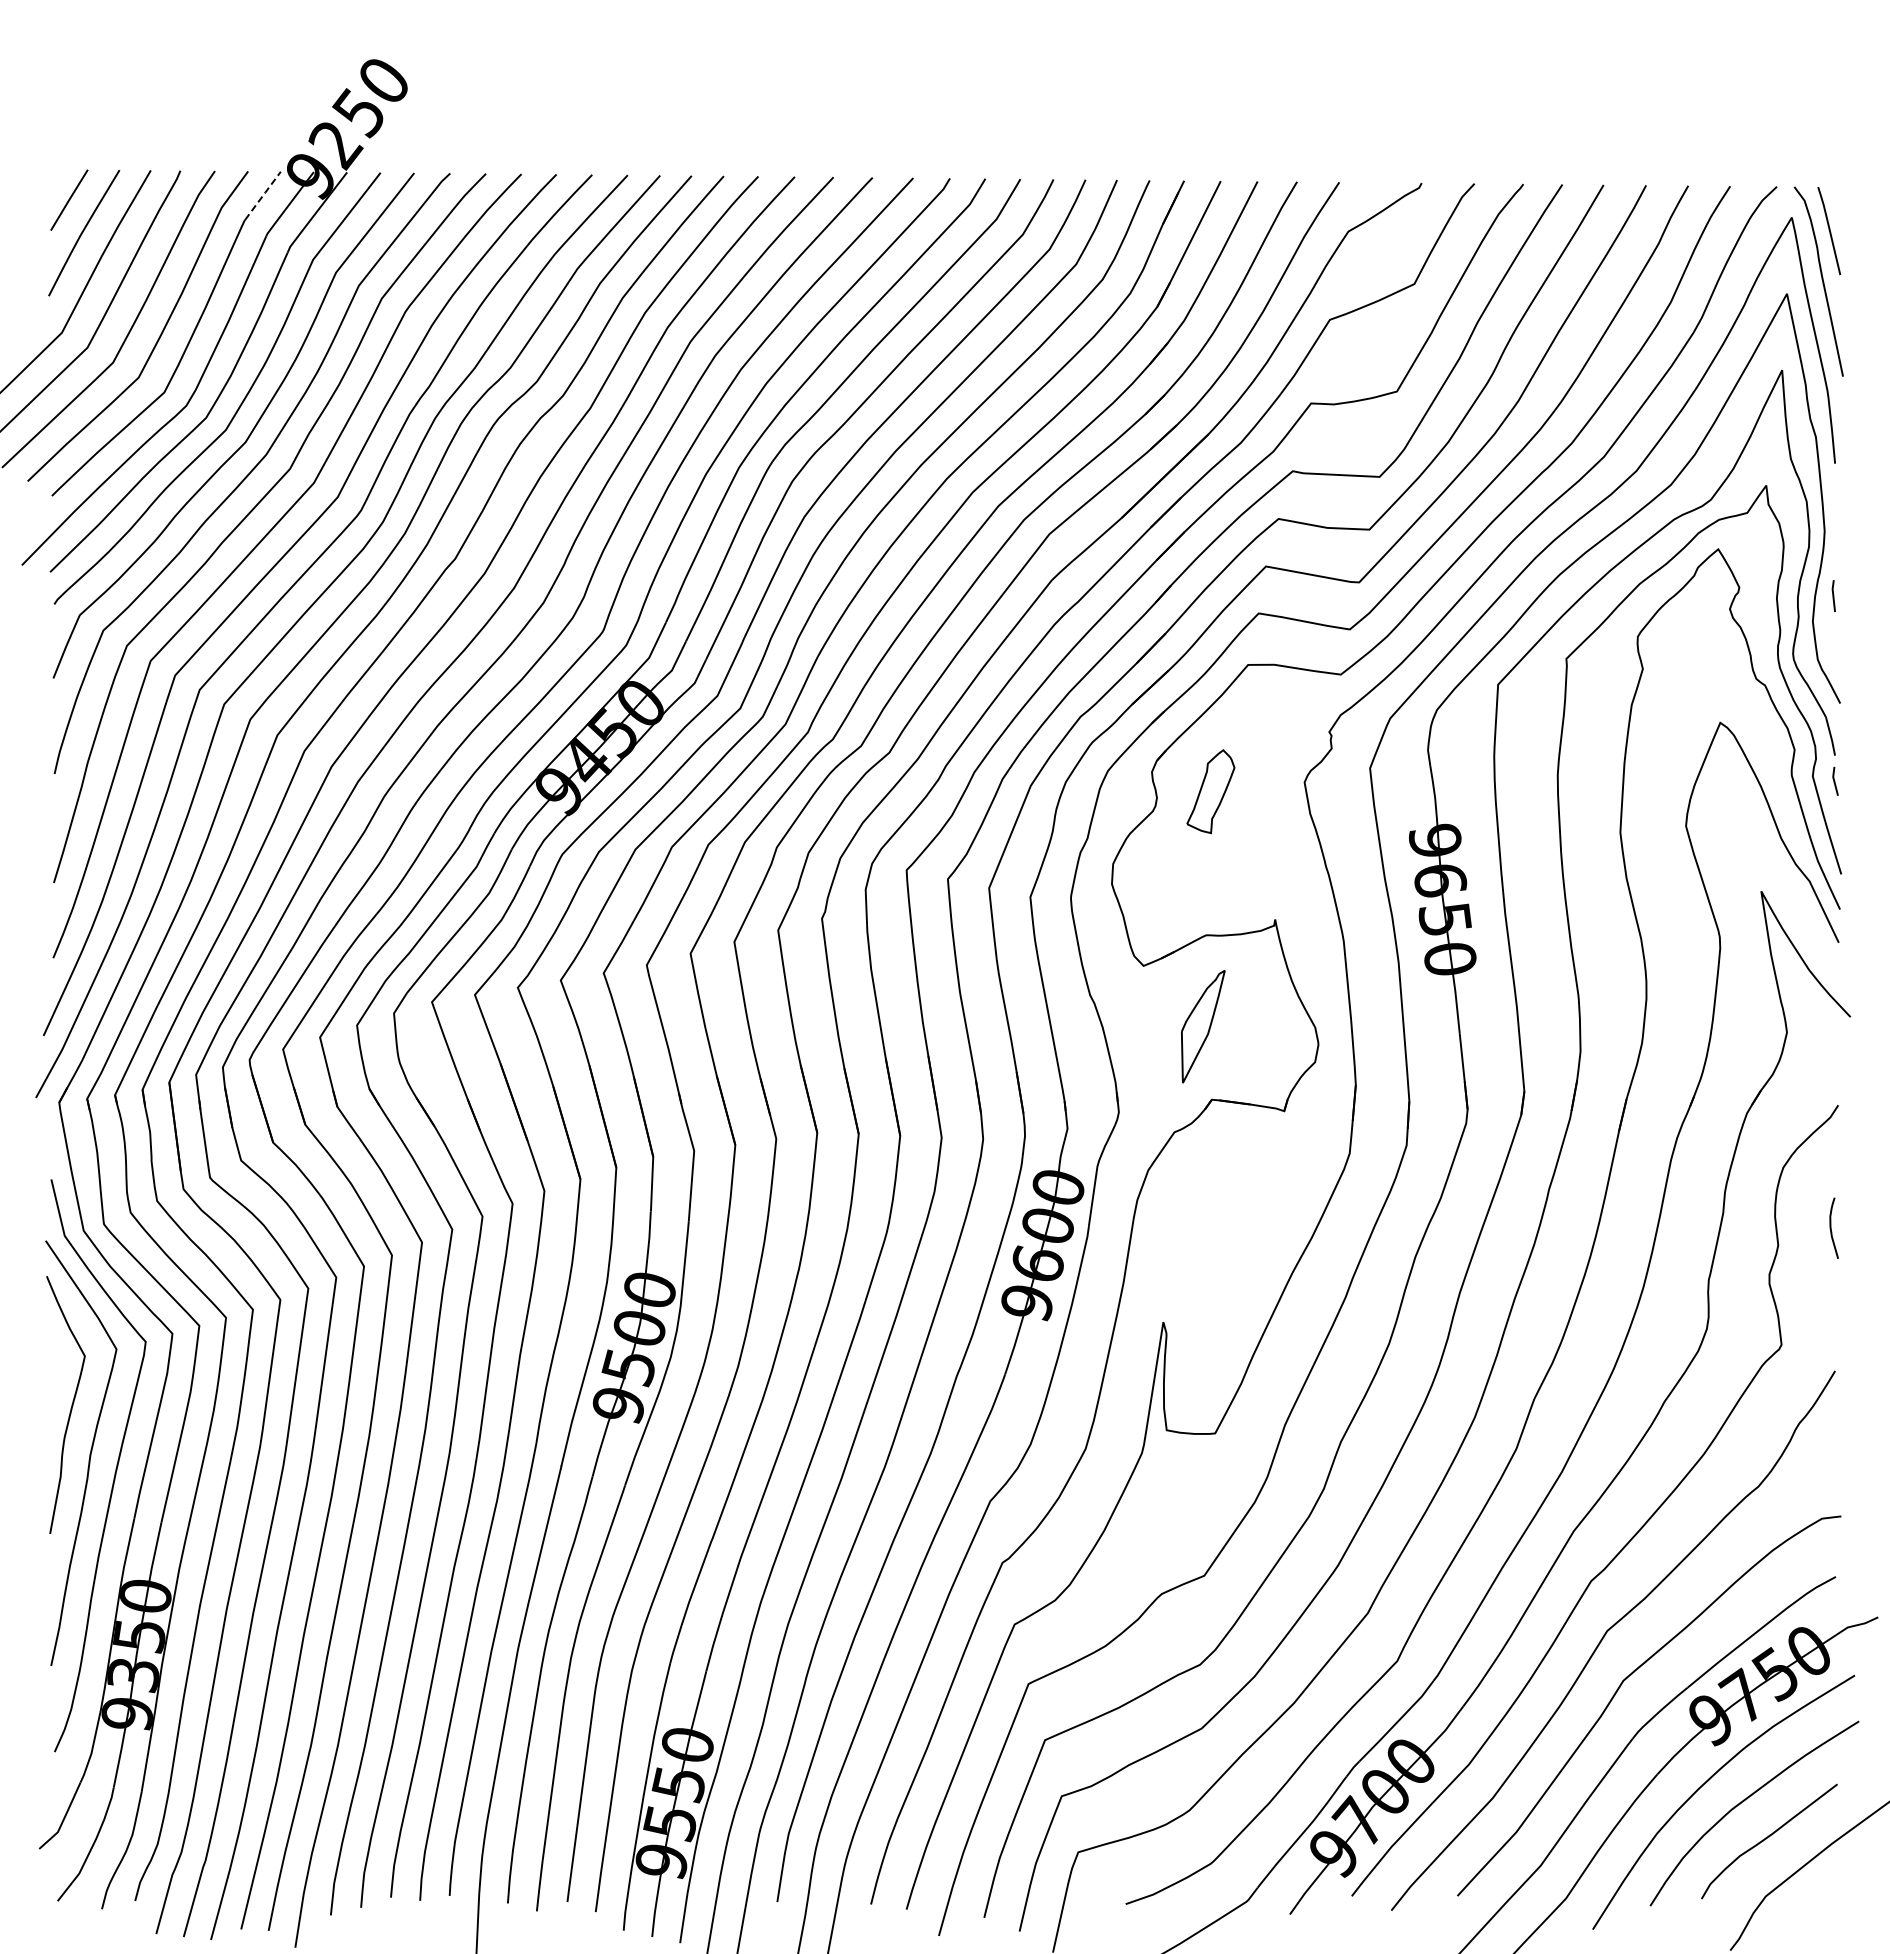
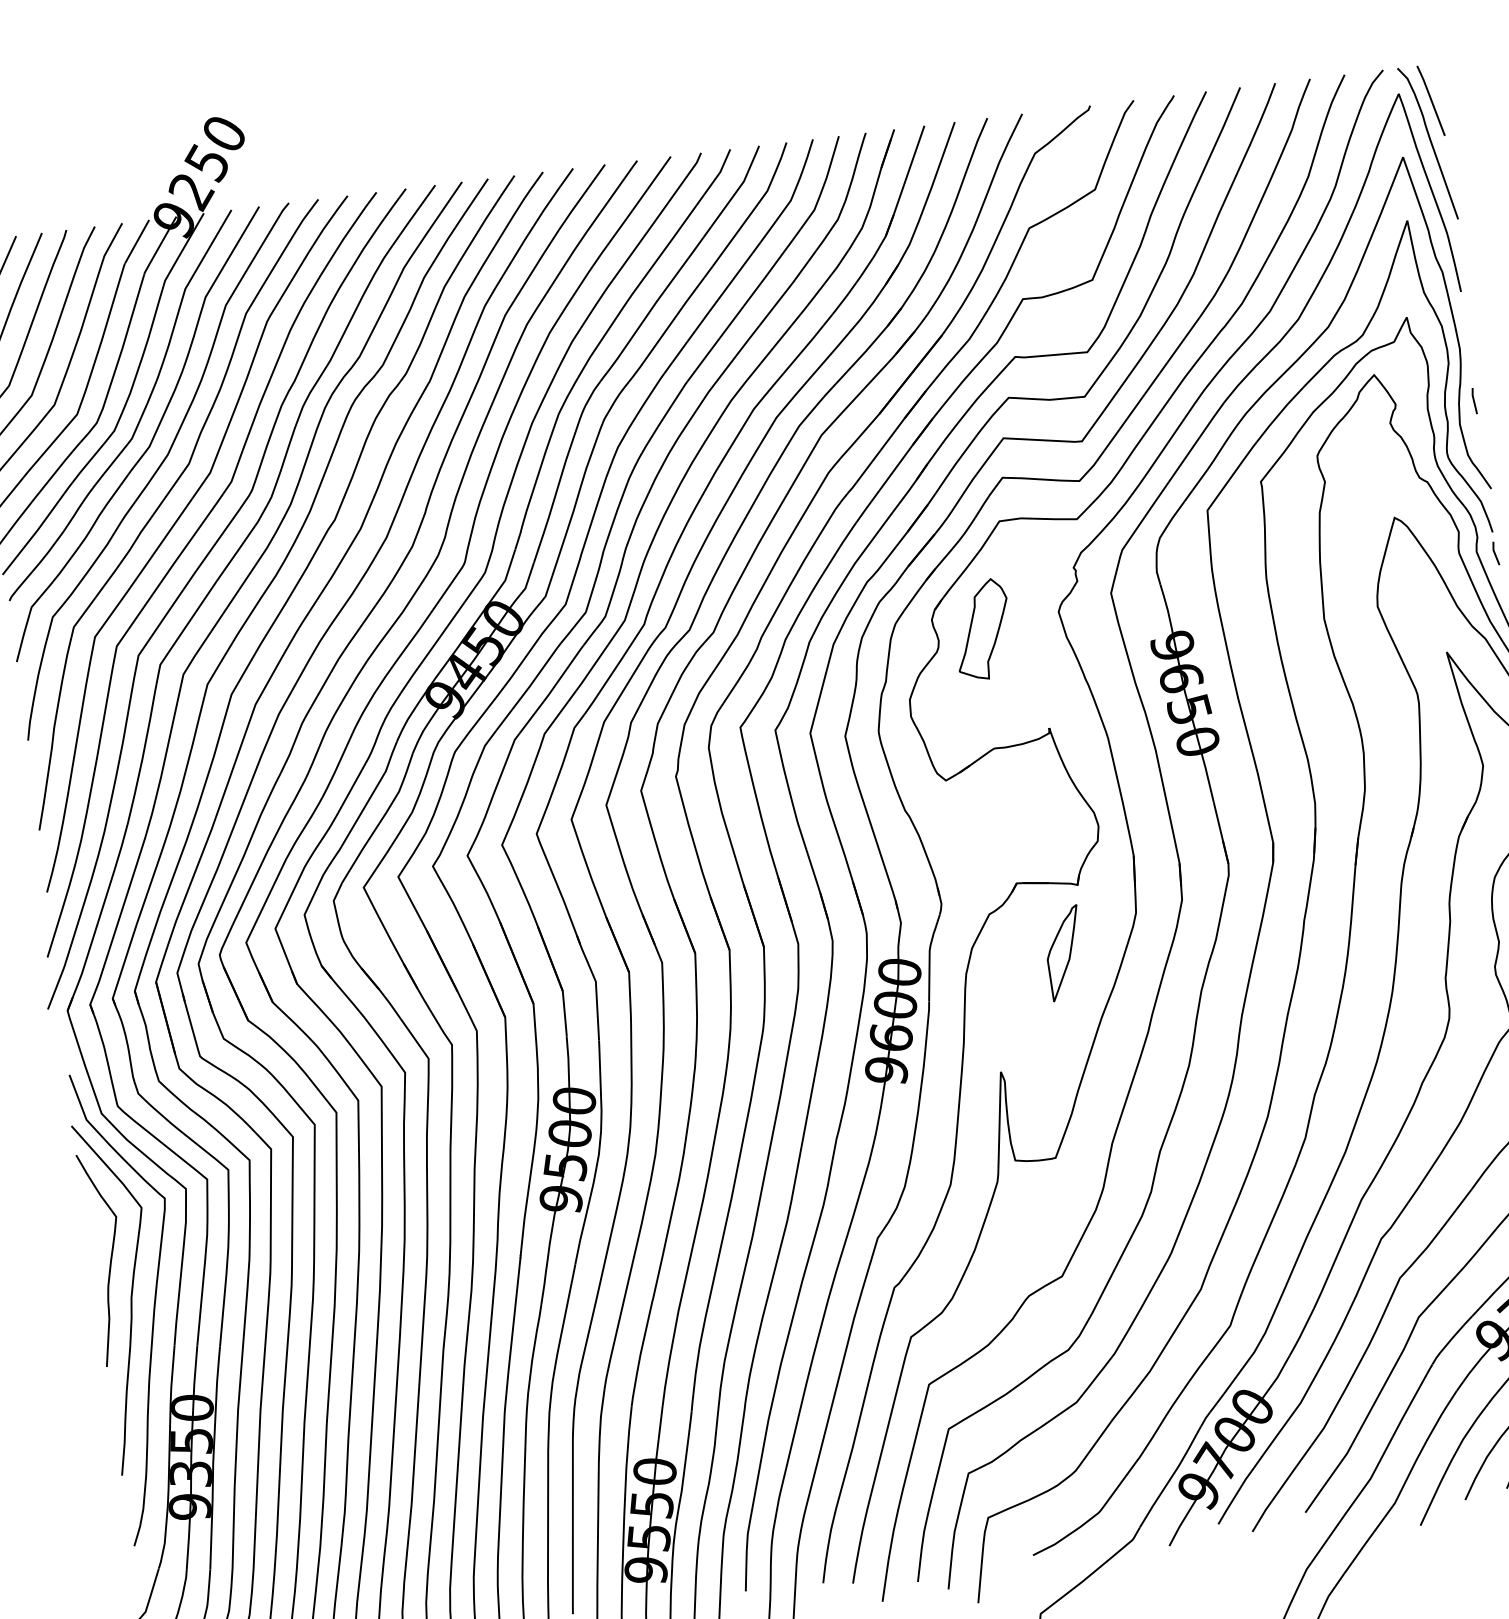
line: (263, 195) -> (137, 241), dashed -> solid
part: (1210, 791) -> (982, 629), size x1.43
part: (1203, 1026) -> (1064, 953), moved

